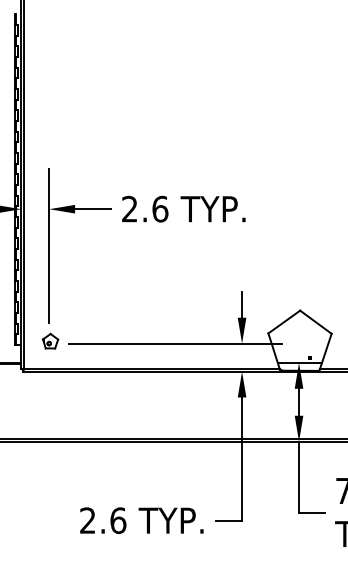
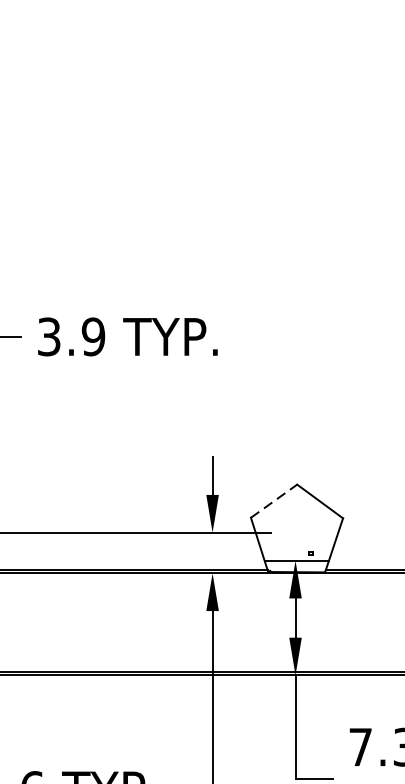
text: (145, 208) -> (71, 335), 2.6 -> 3.9
line: (284, 322) -> (274, 501), solid -> dashed

